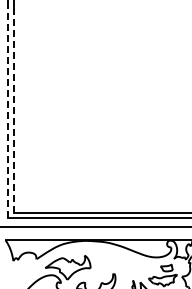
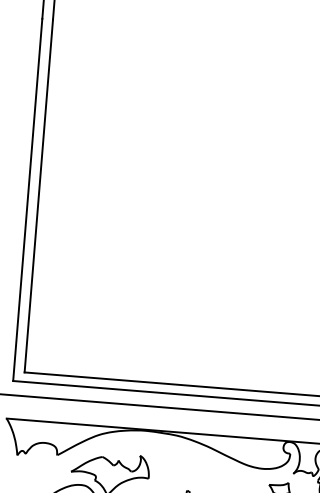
line: (13, 109) -> (38, 195), dashed -> solid
line: (7, 112) -> (27, 199), dashed -> solid

